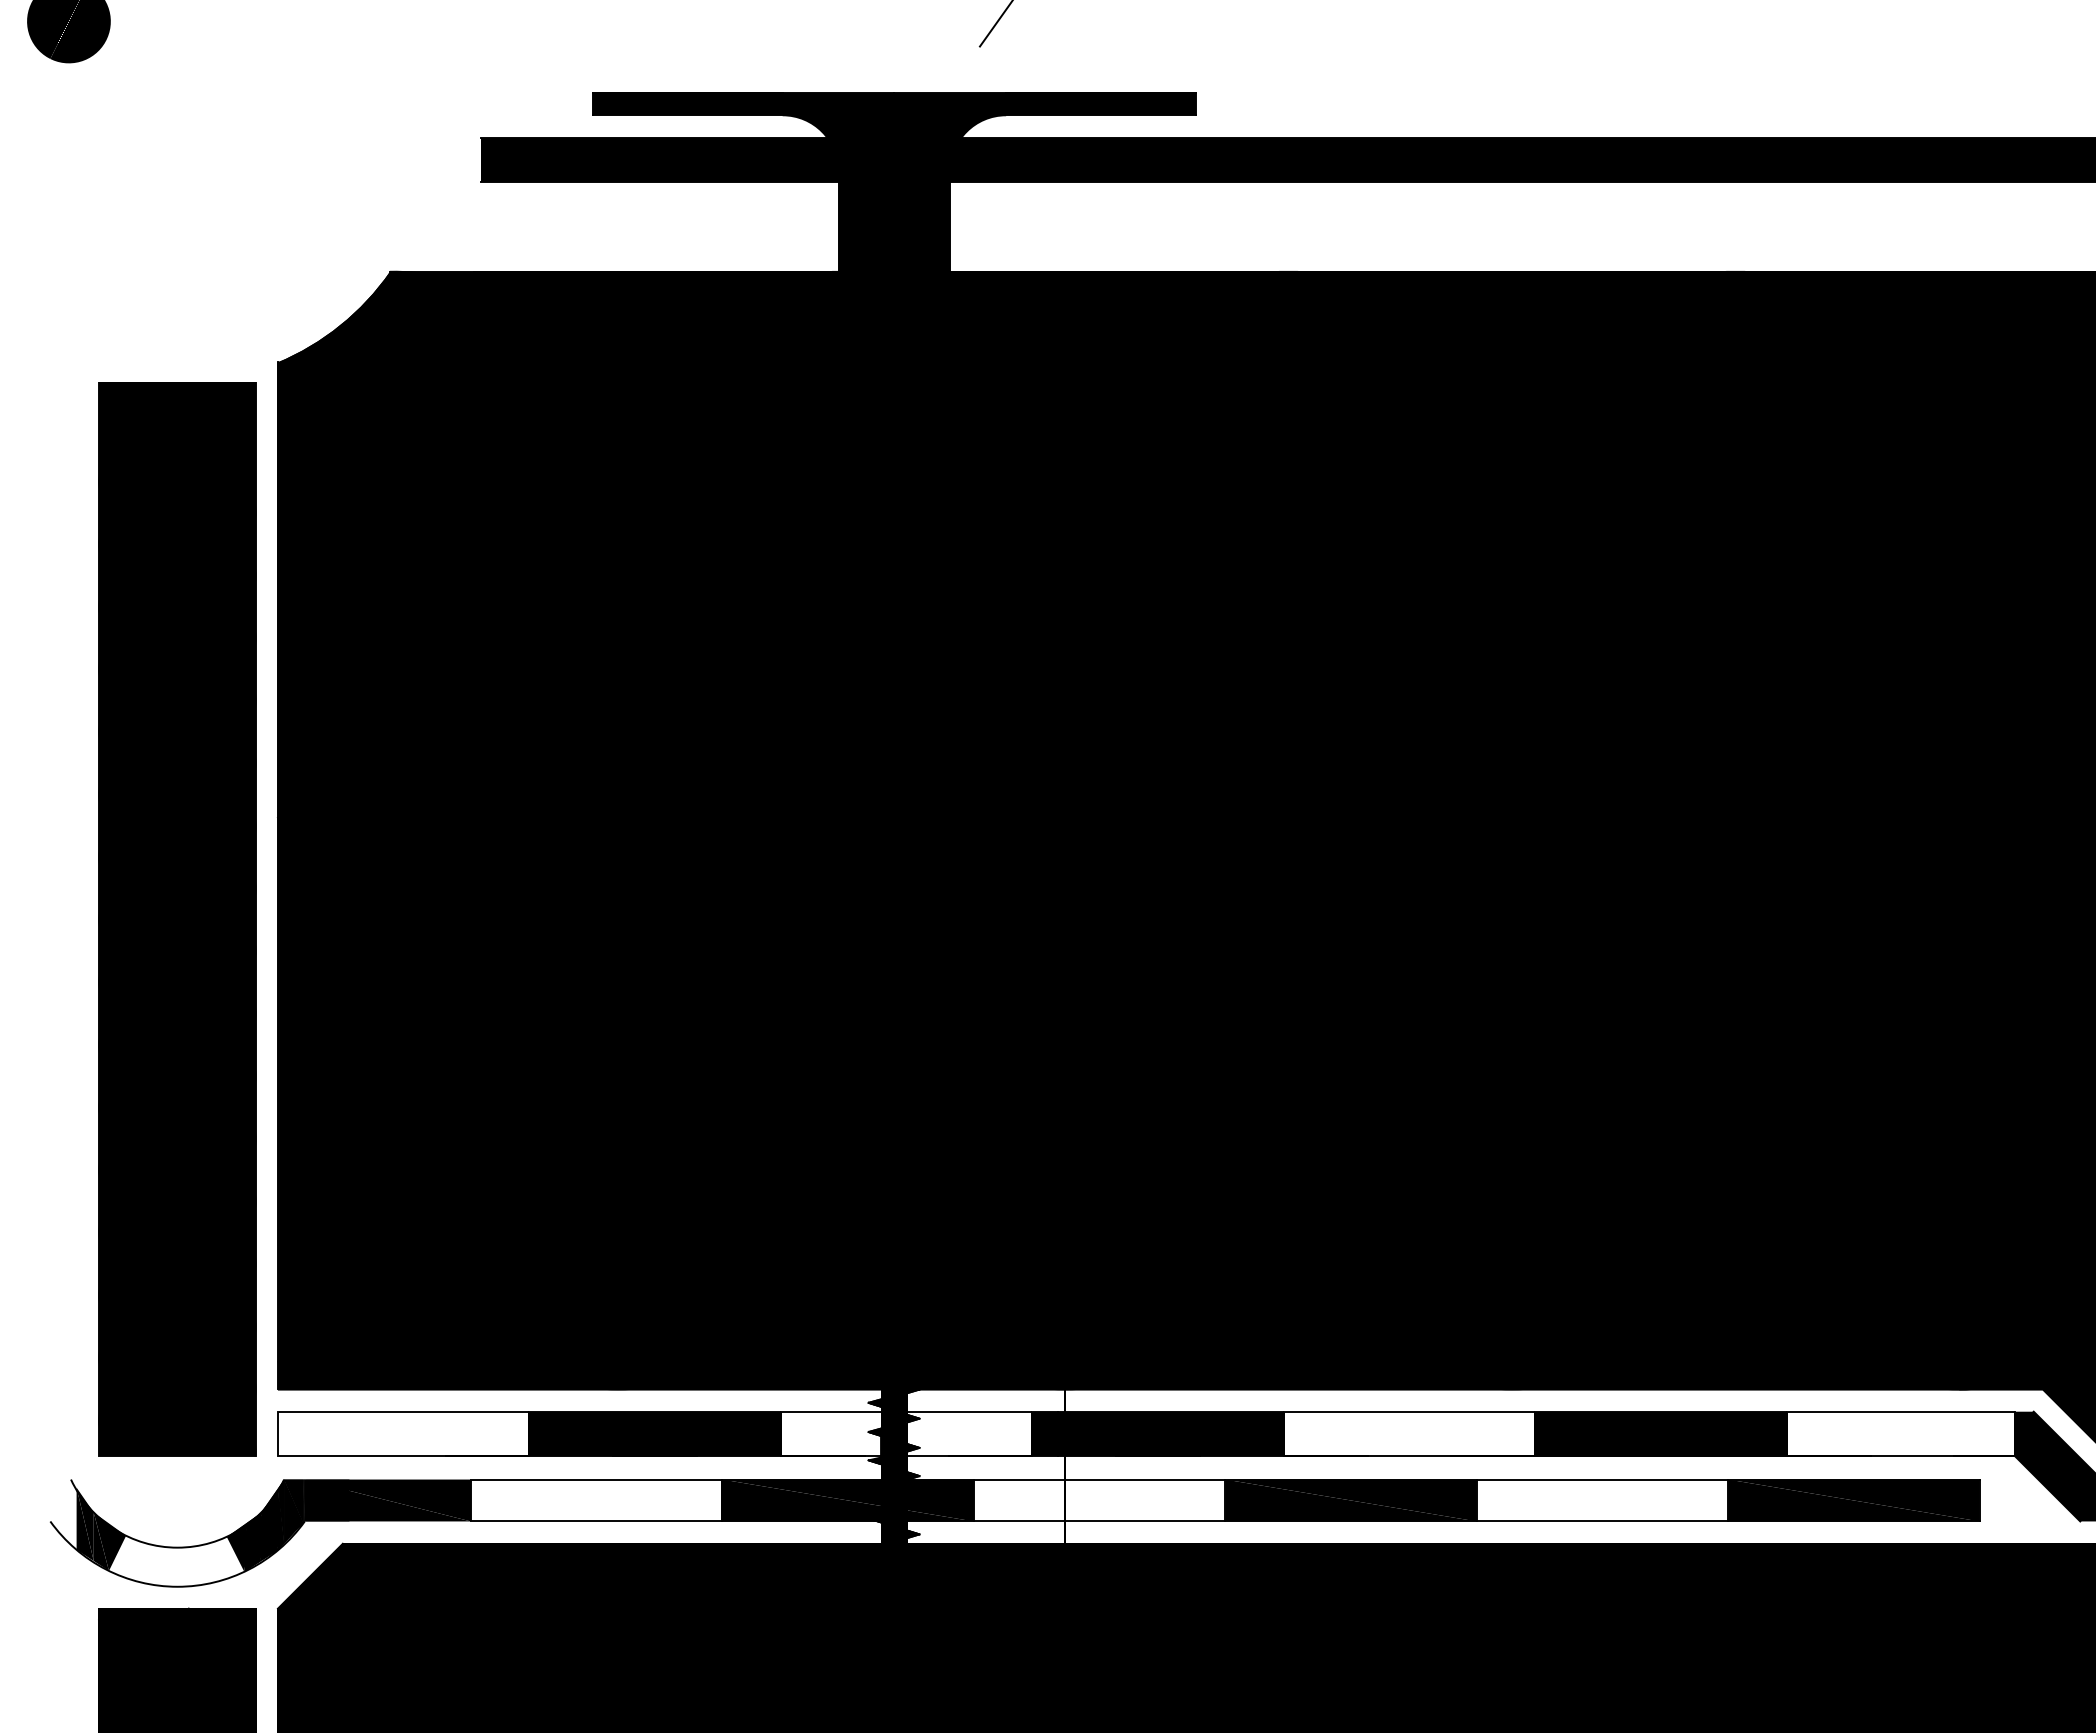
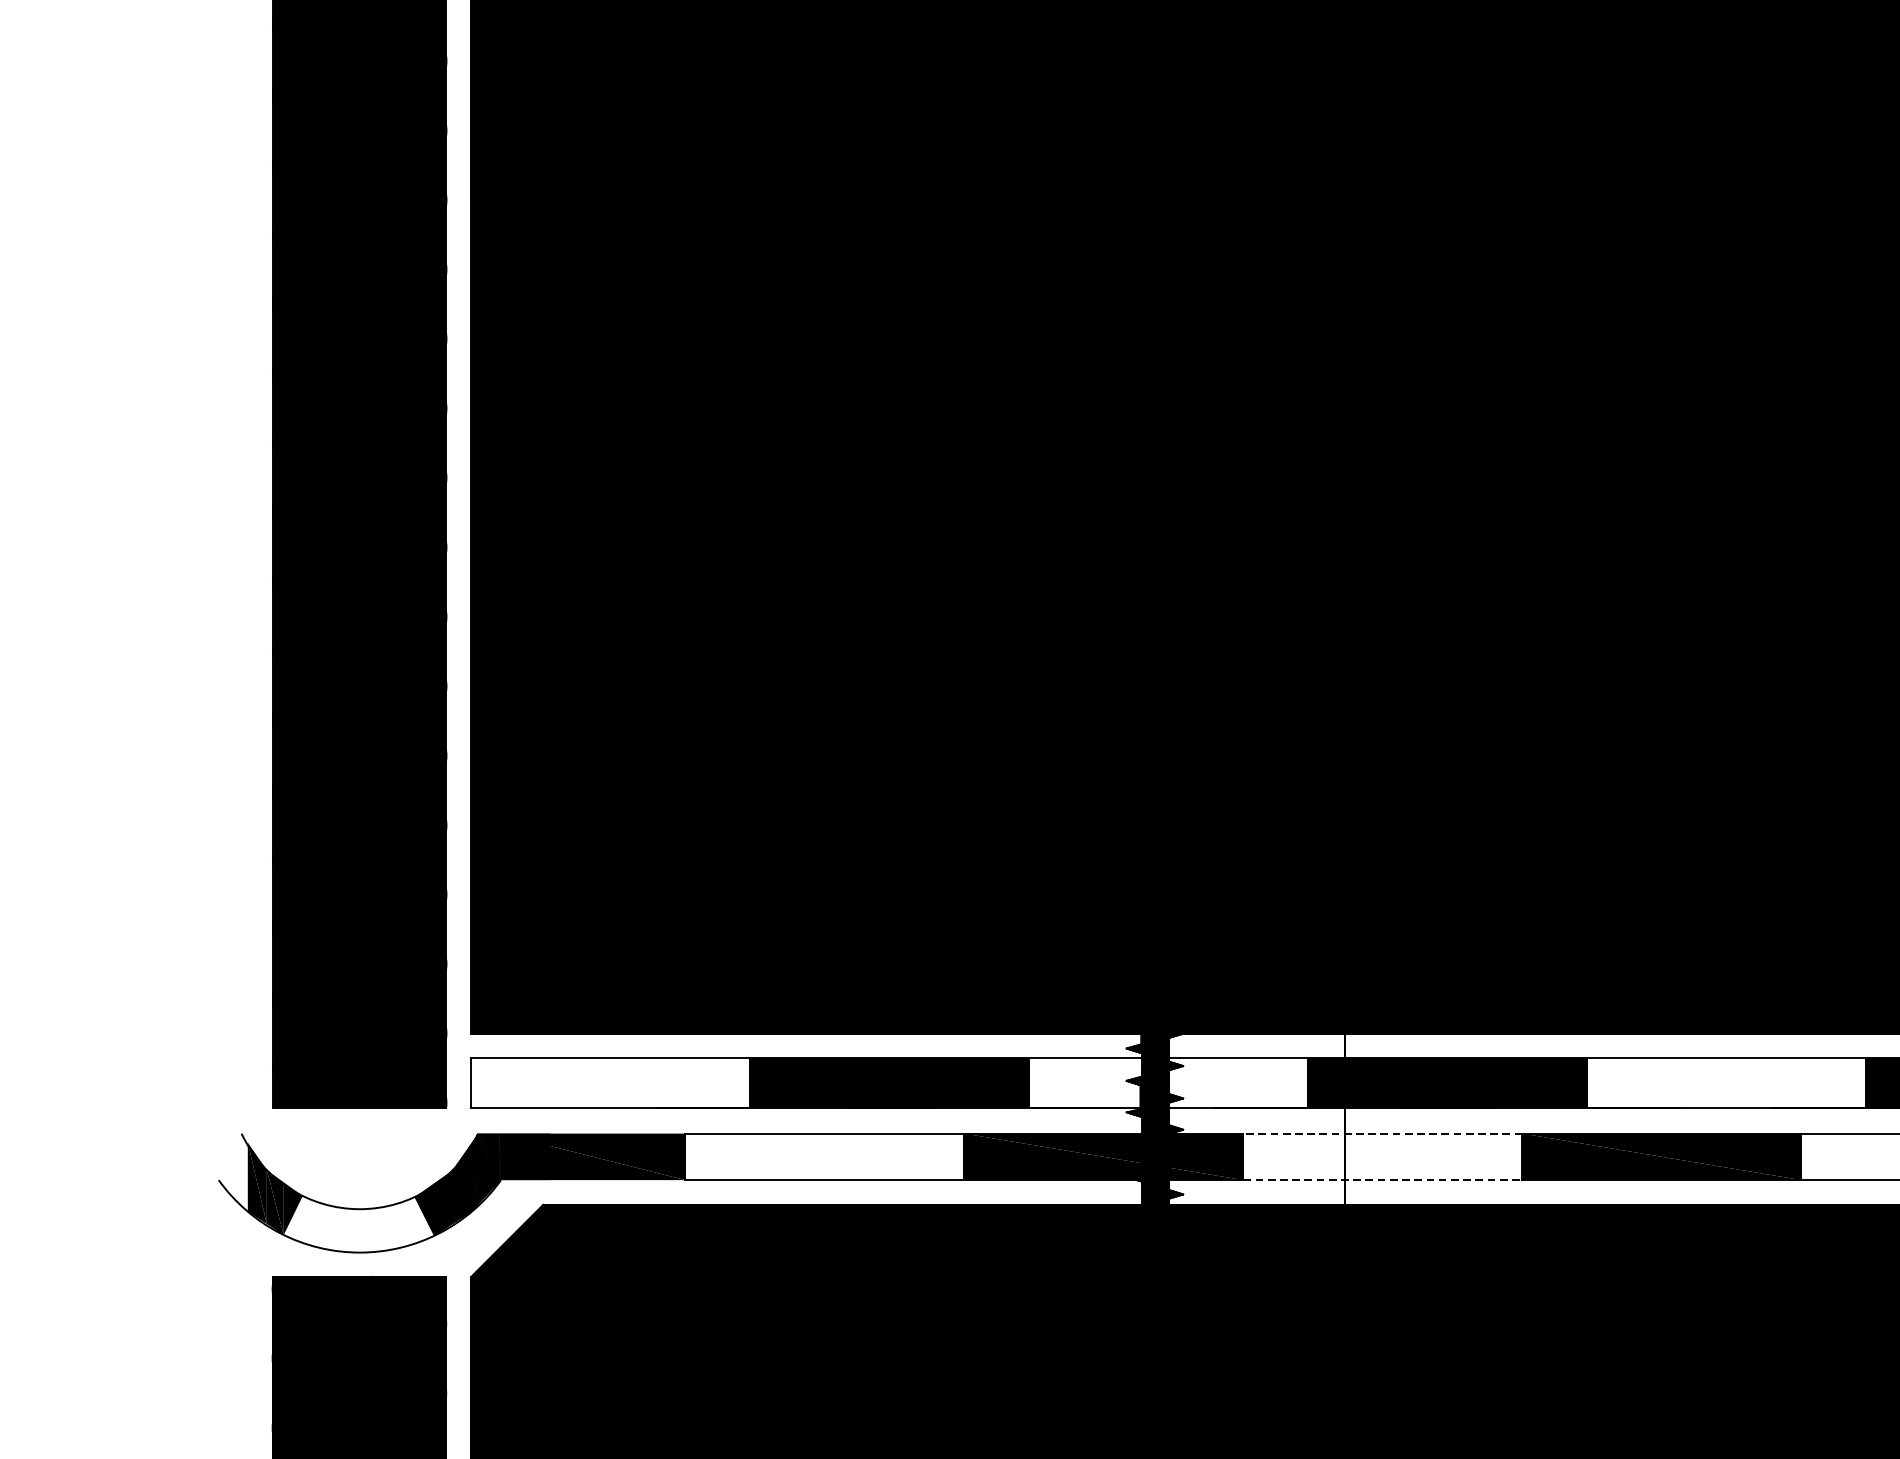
line: (1099, 1479) -> (1382, 1133), solid -> dashed
line: (1099, 1521) -> (1382, 1180), solid -> dashed

